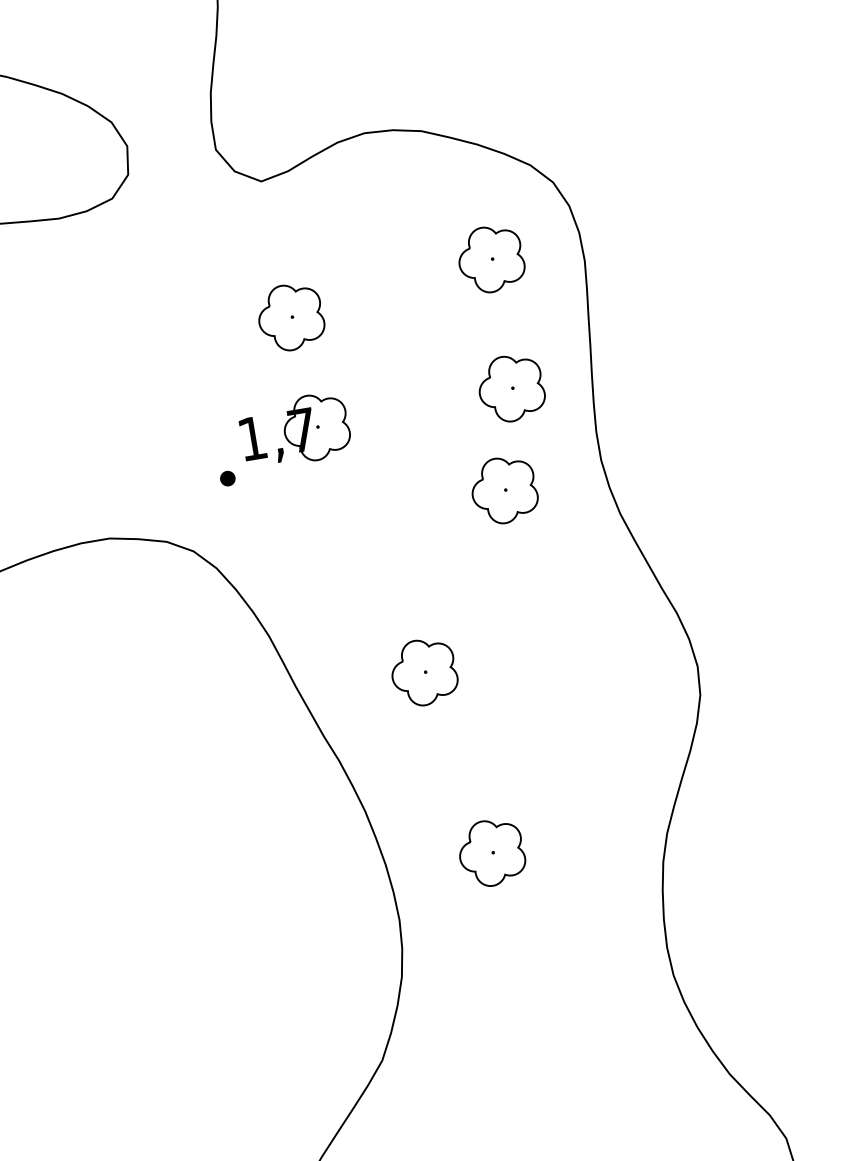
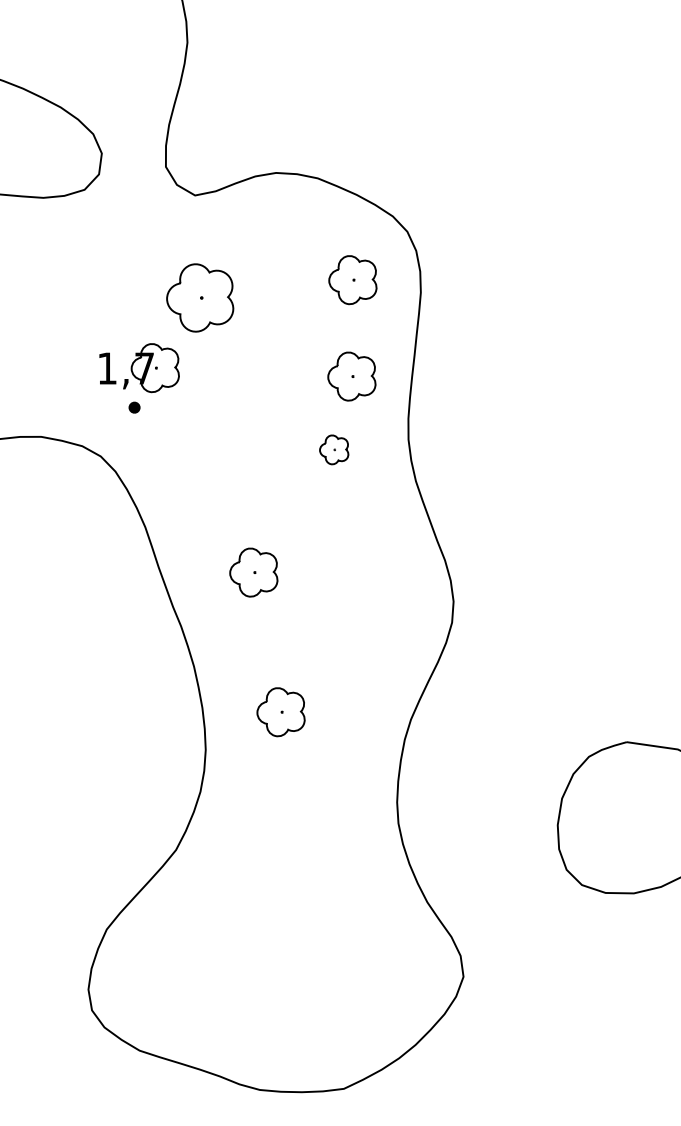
part: (289, 316) -> (199, 297), size x1.4
part: (295, 431) -> (139, 368), moved
part: (503, 490) -> (333, 449), size x0.6

